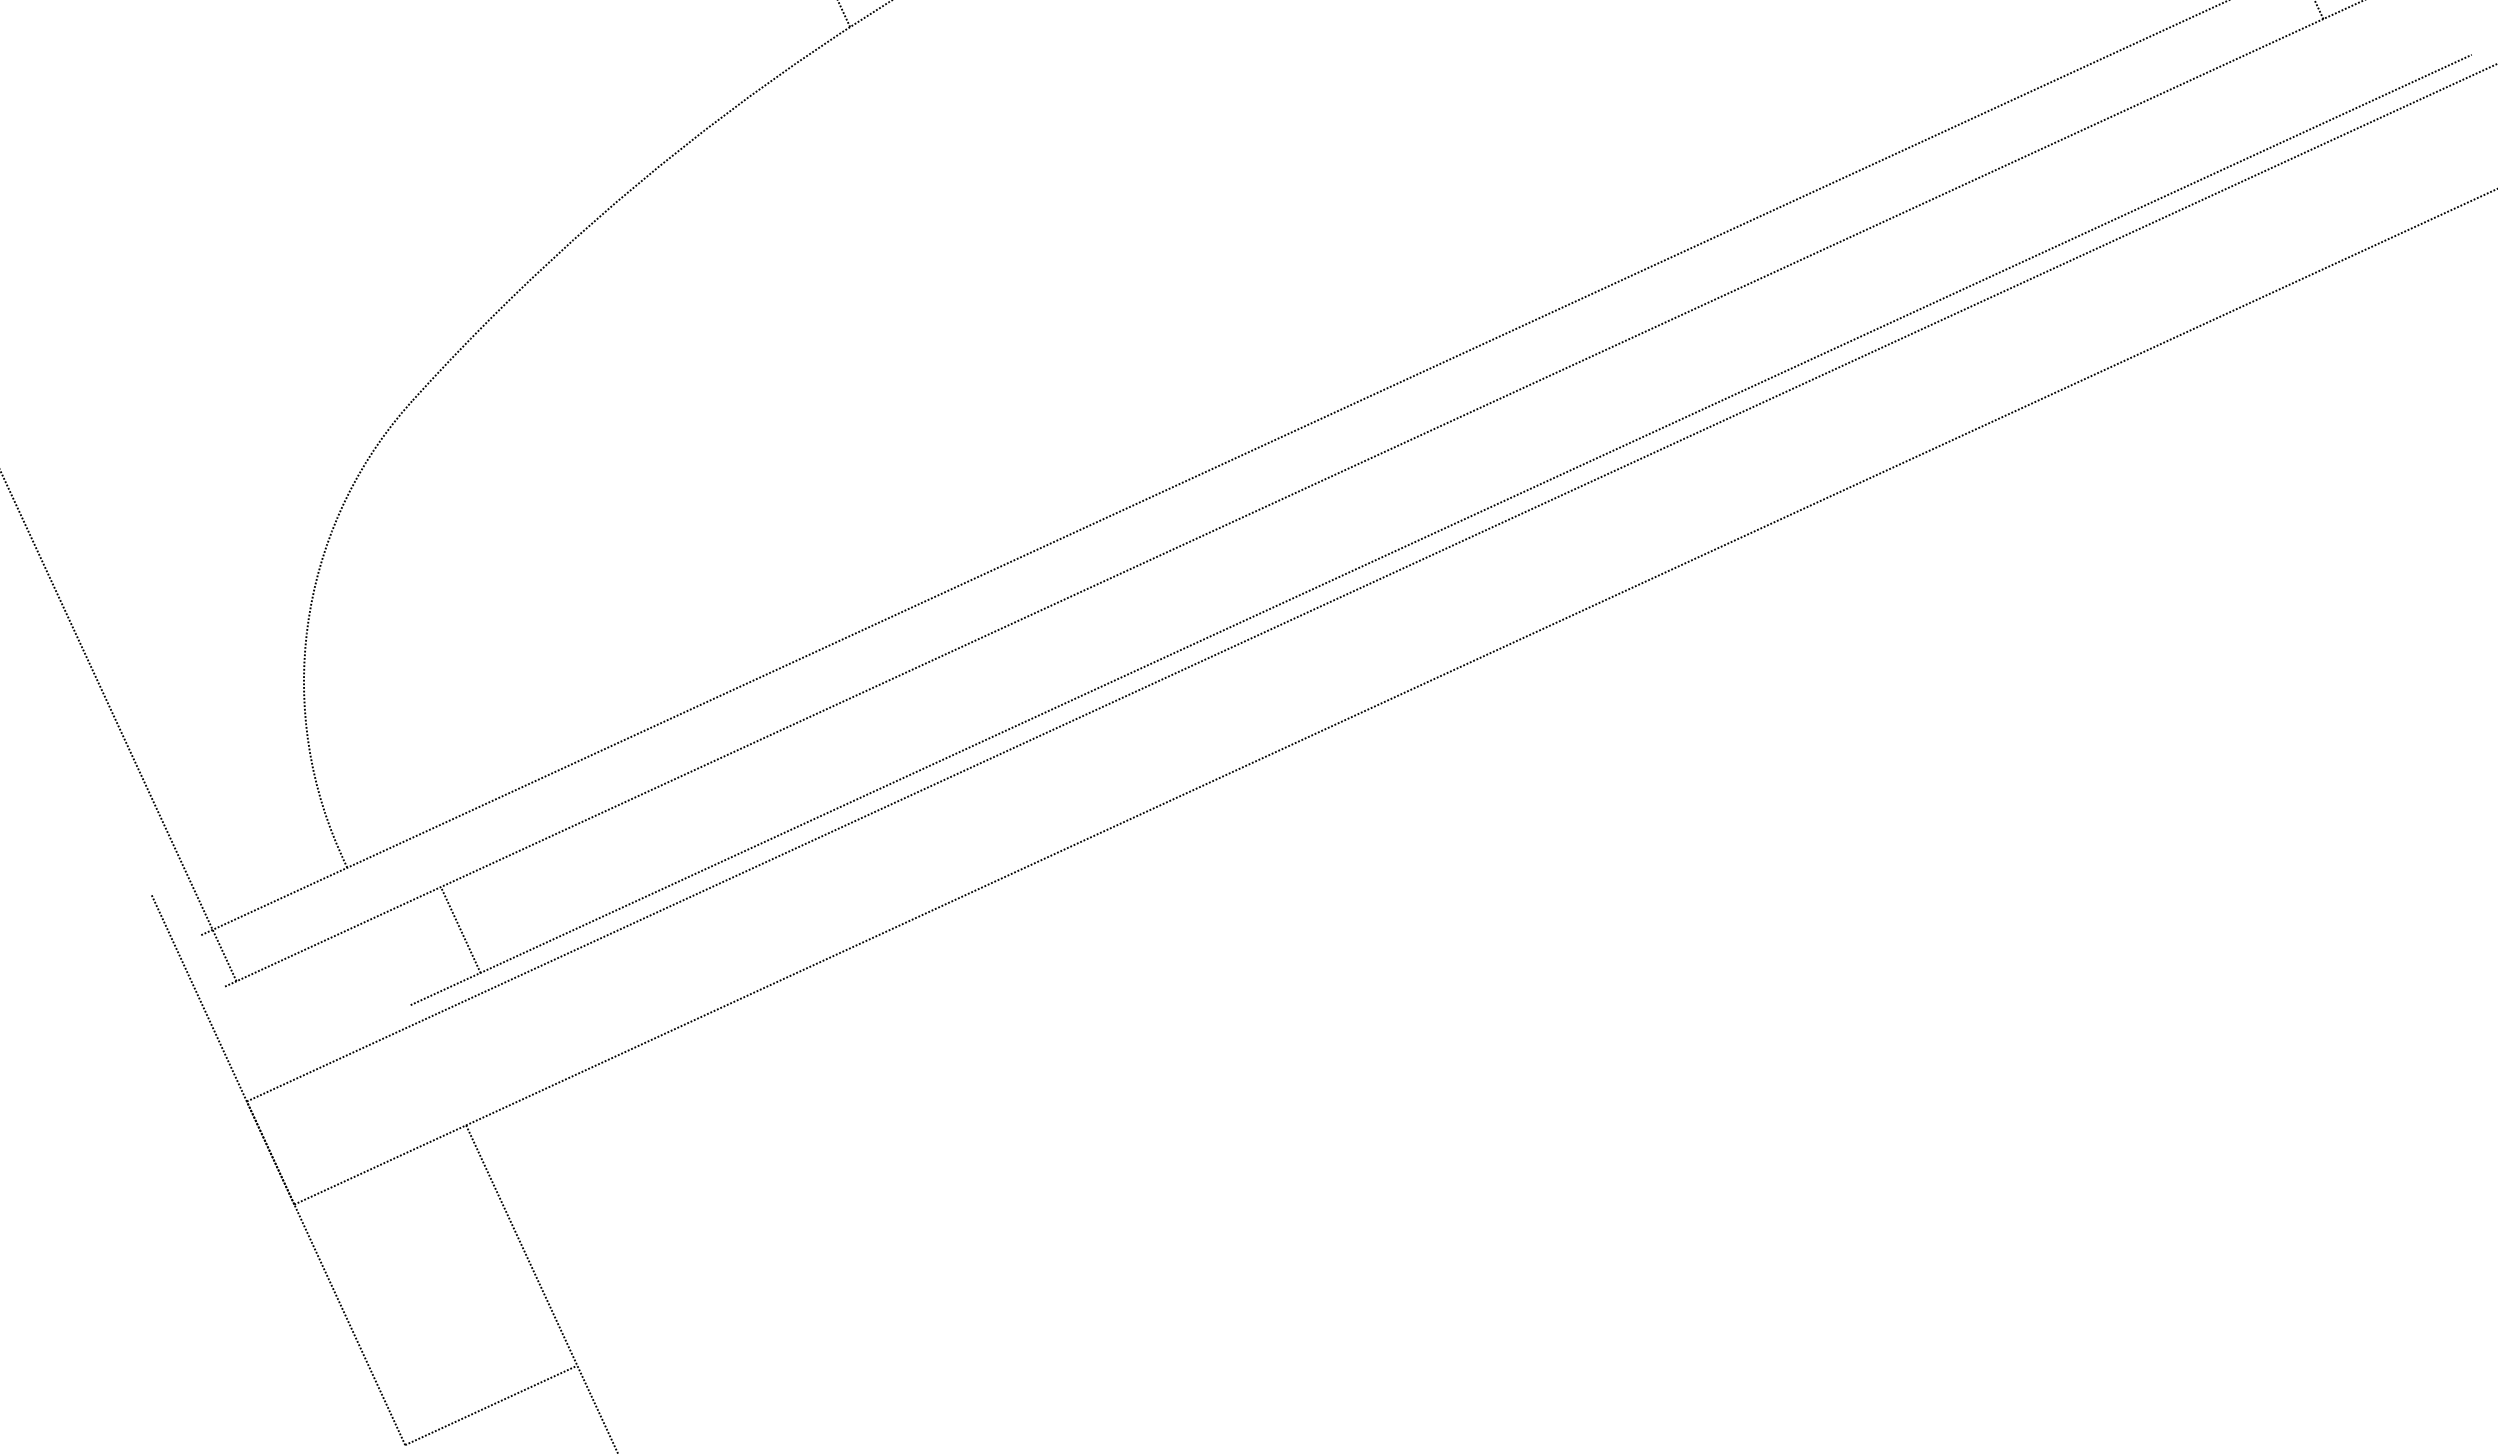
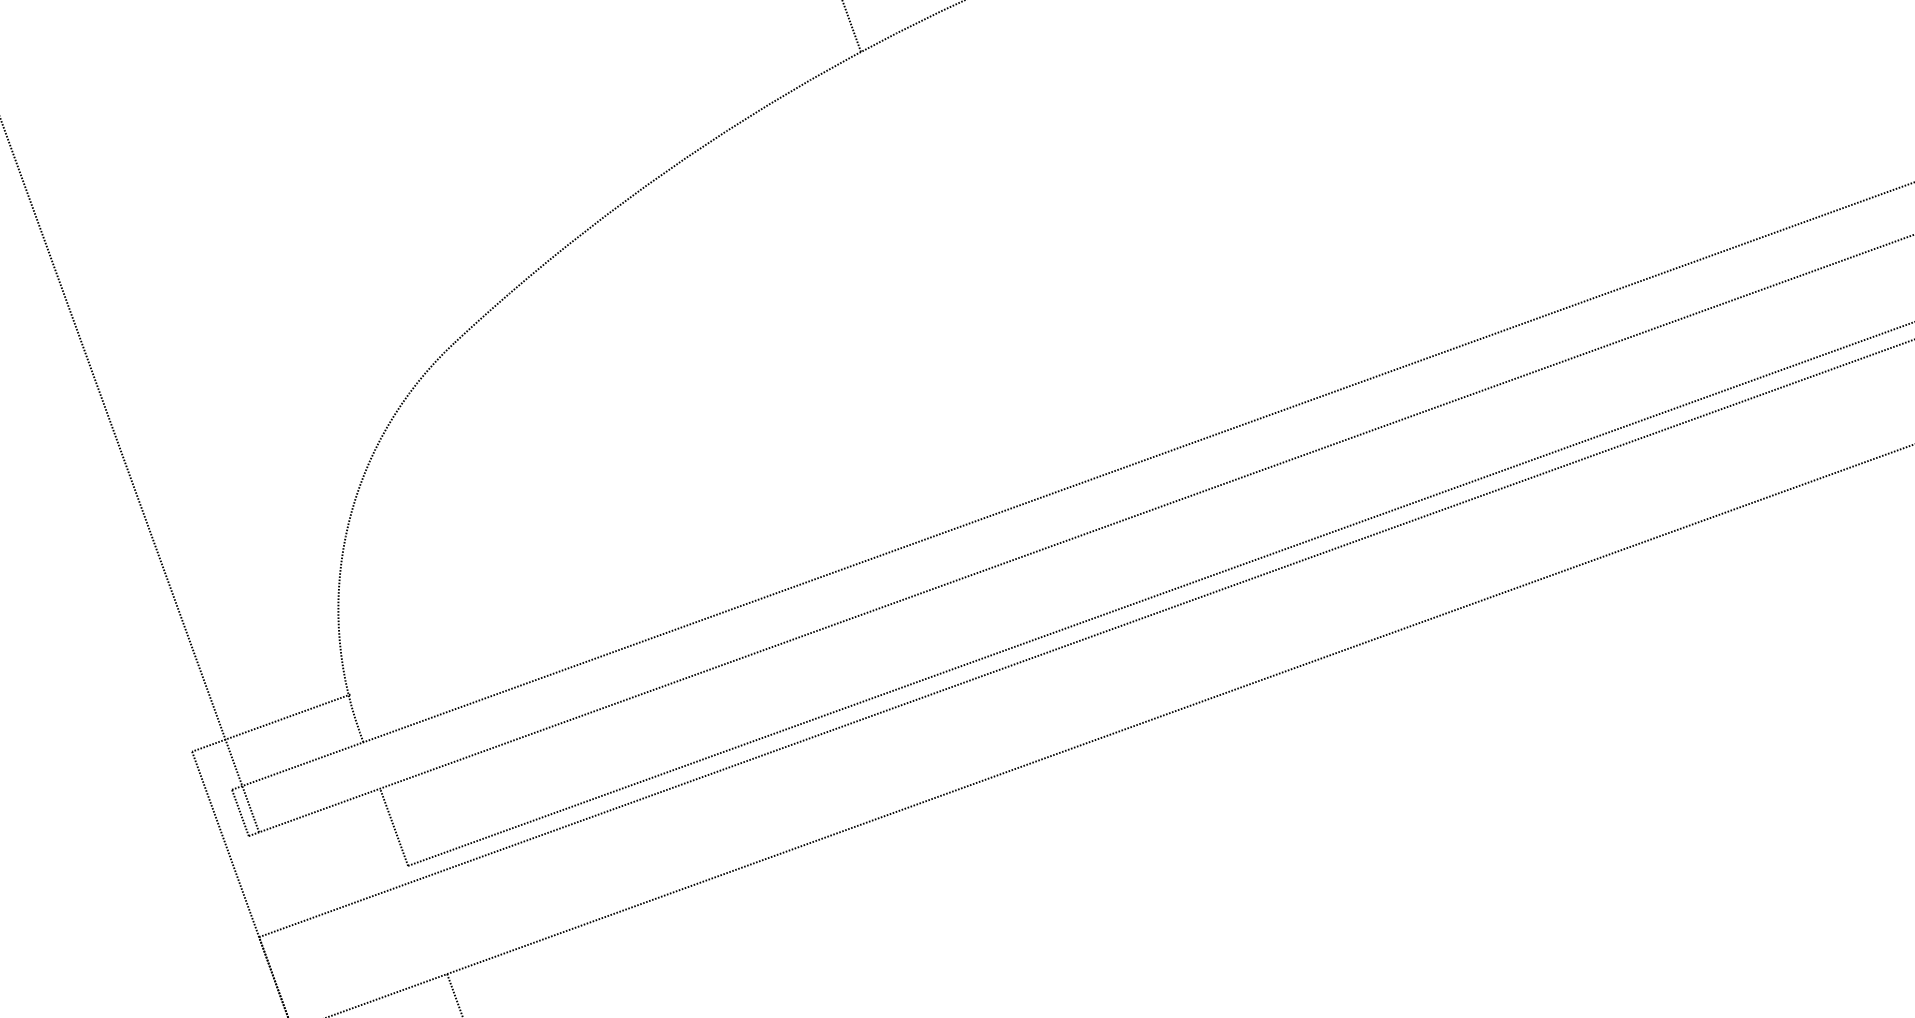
line: (239, 854) -> (271, 722), added
line: (460, 930) -> (393, 827), moved
line: (213, 960) -> (240, 812), added

